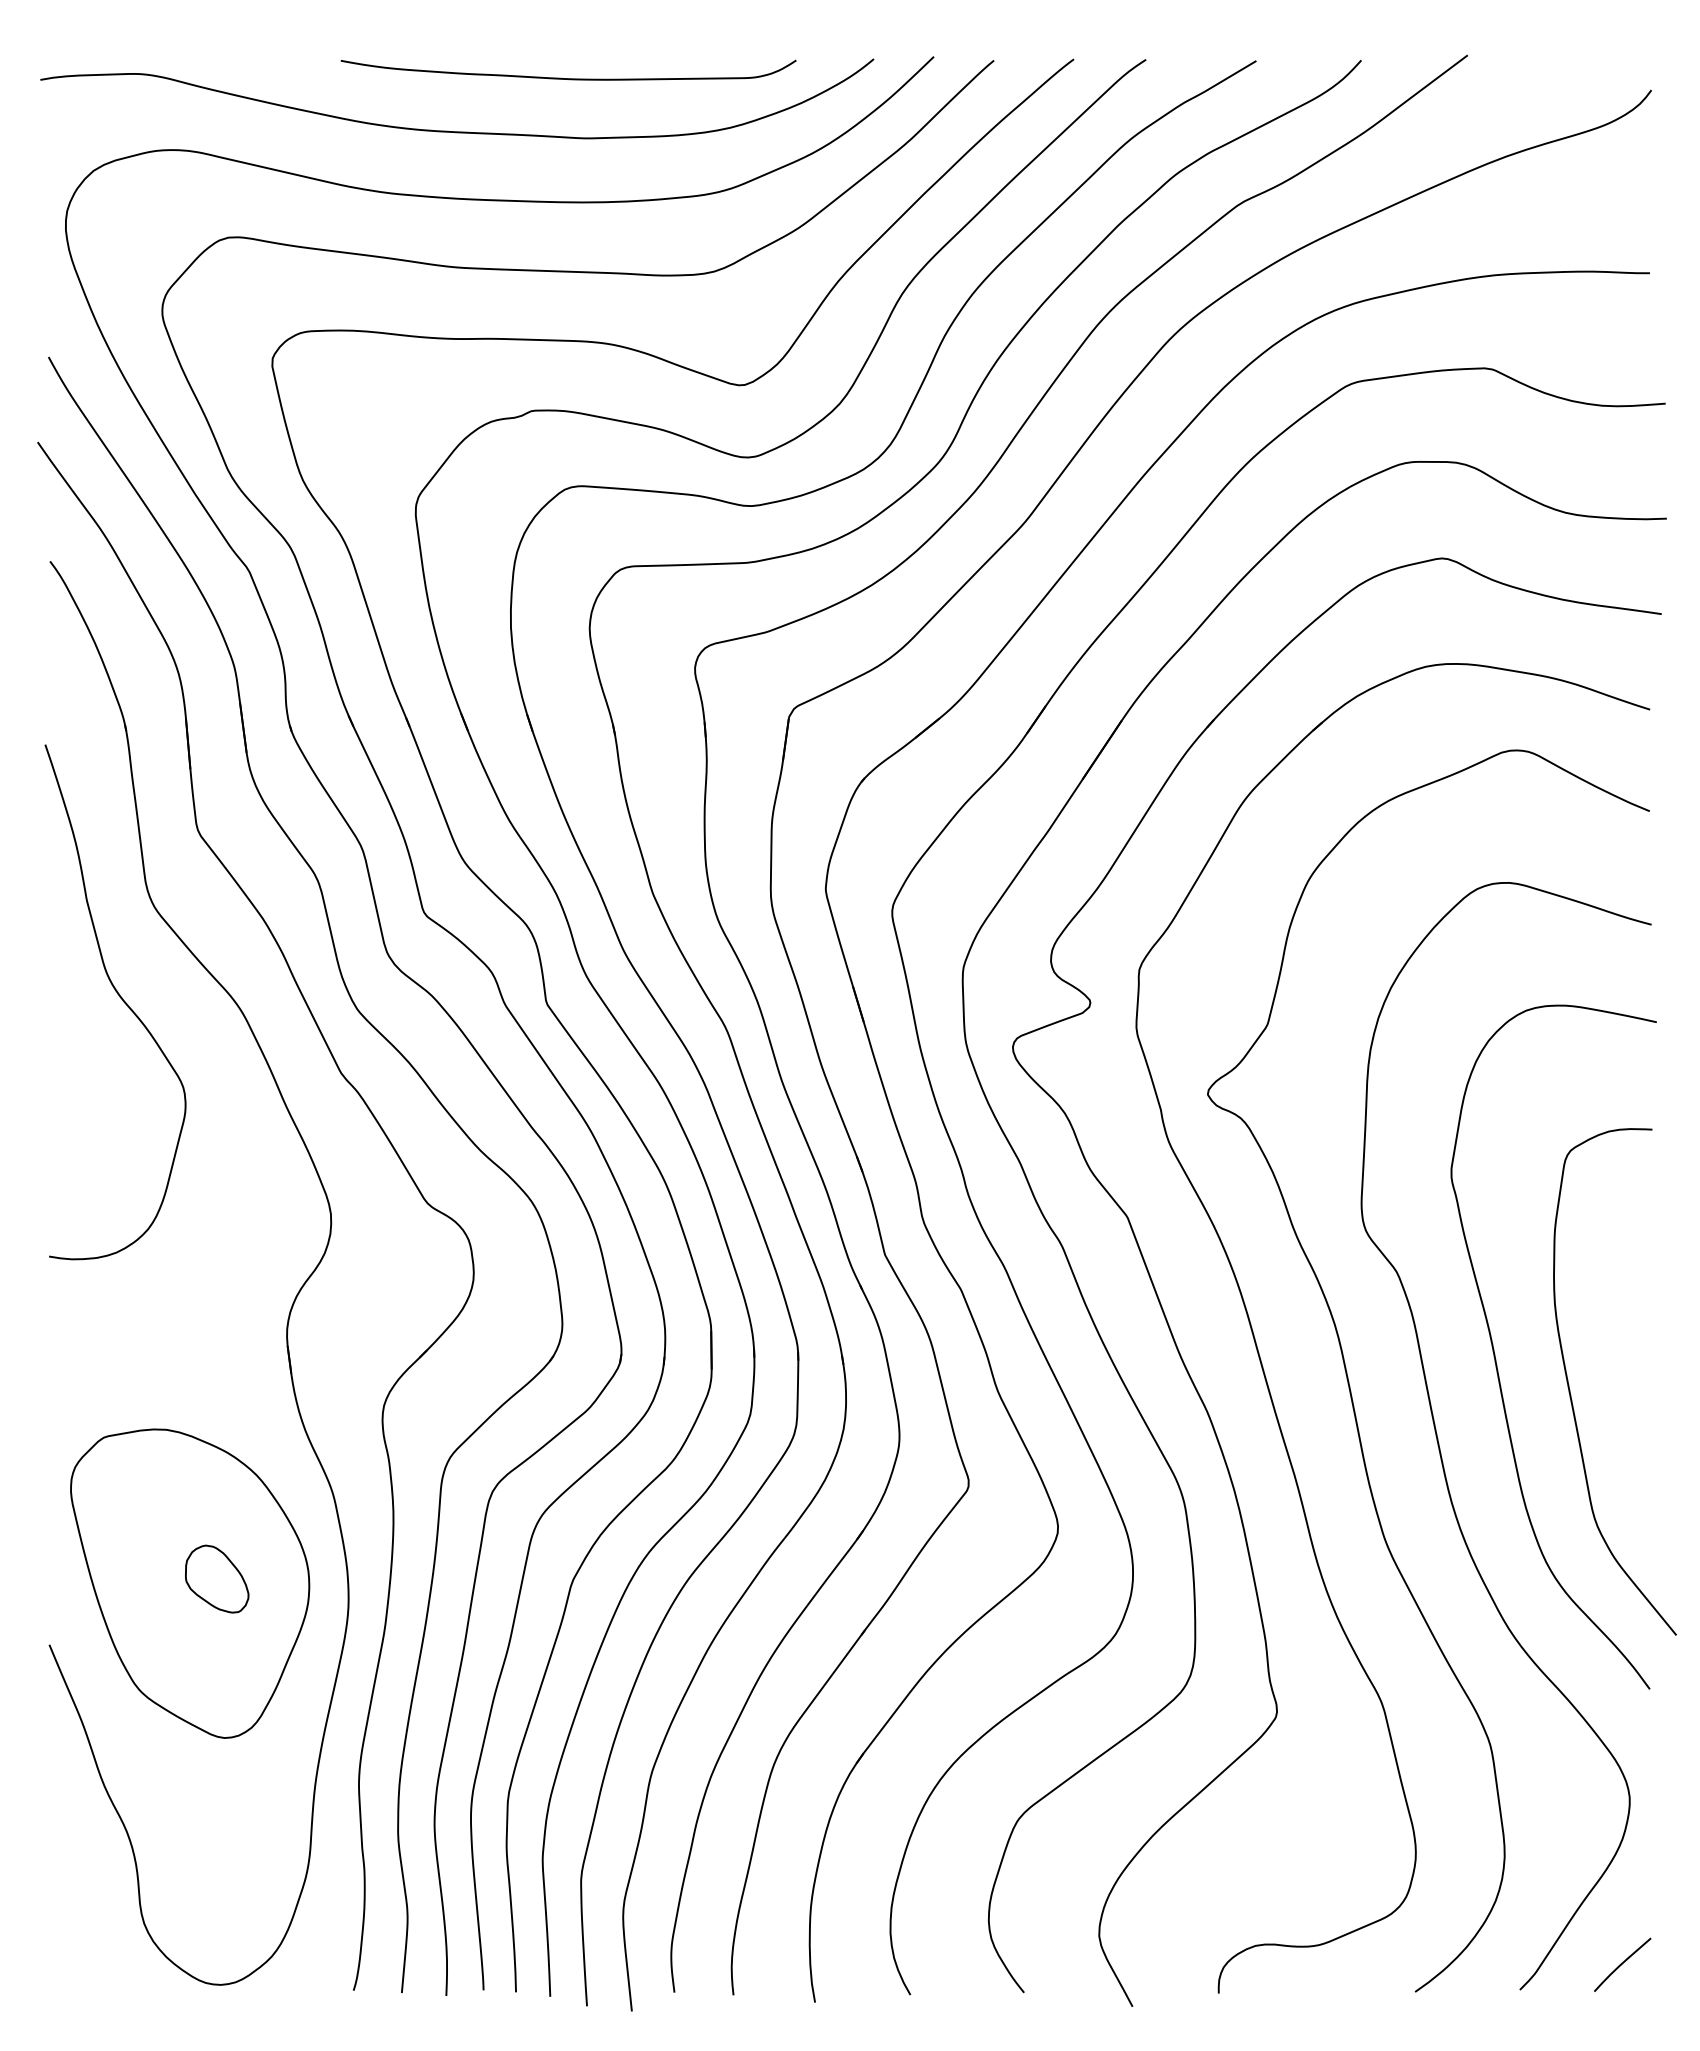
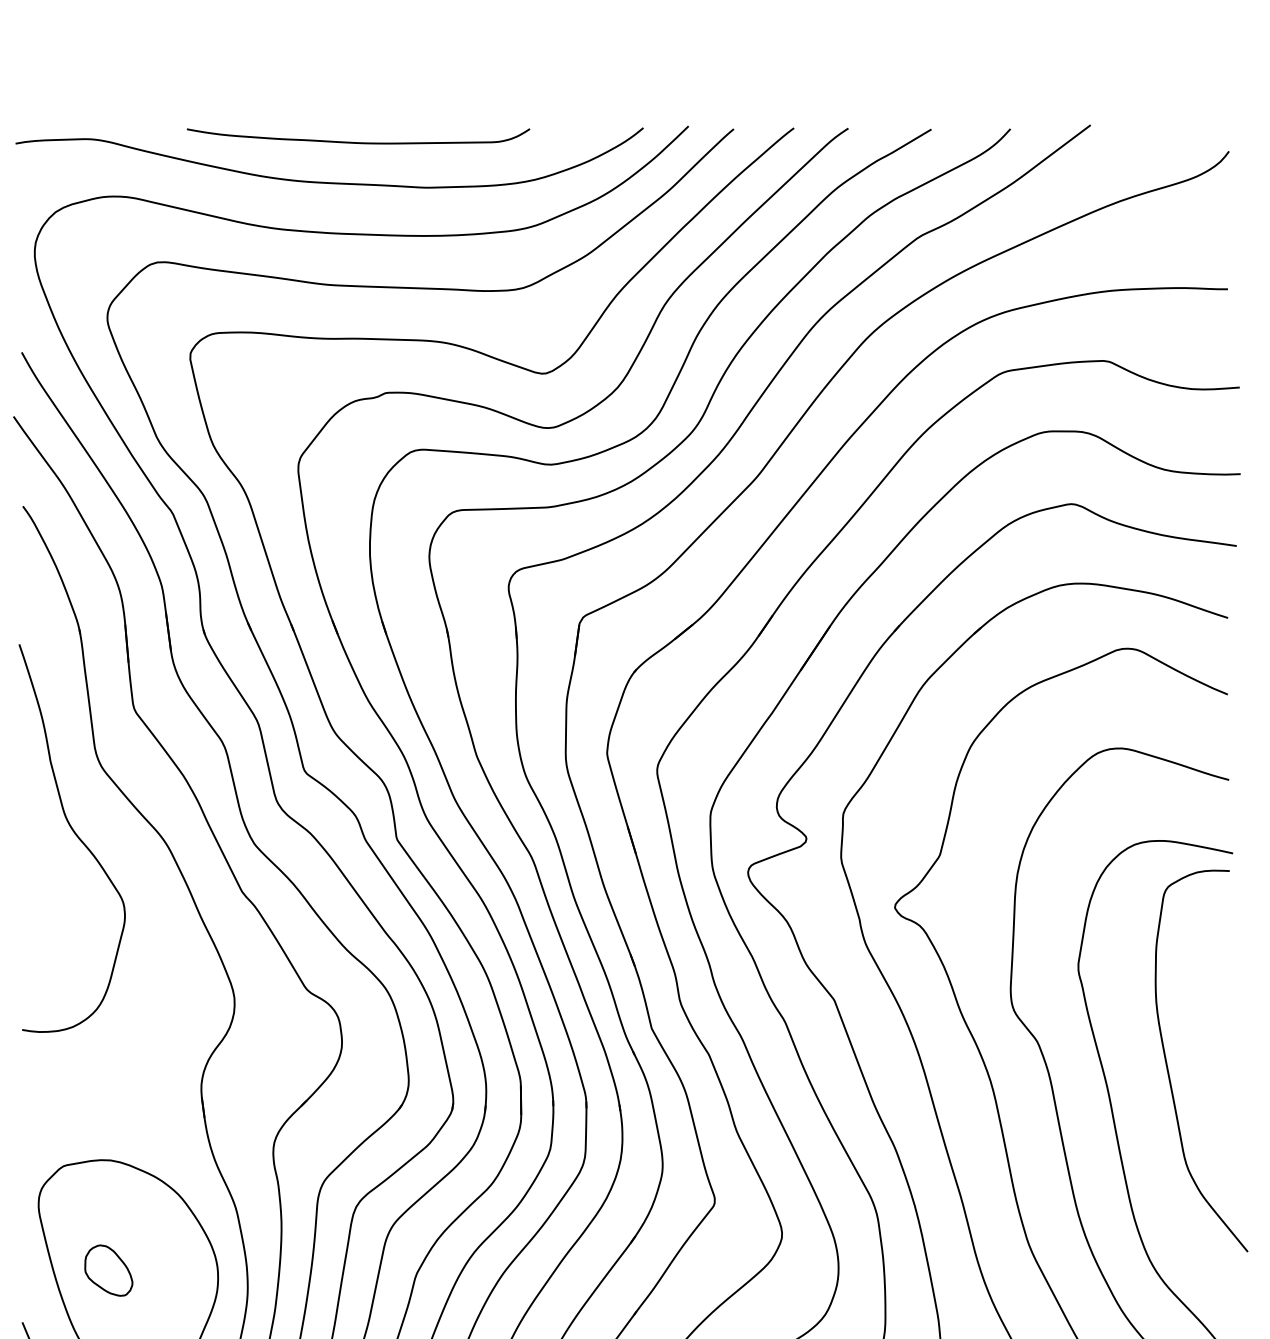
curve: (568, 78) -> (358, 142), moved
curve: (1570, 1389) -> (1168, 1066), moved
part: (217, 1578) -> (109, 1270), moved

